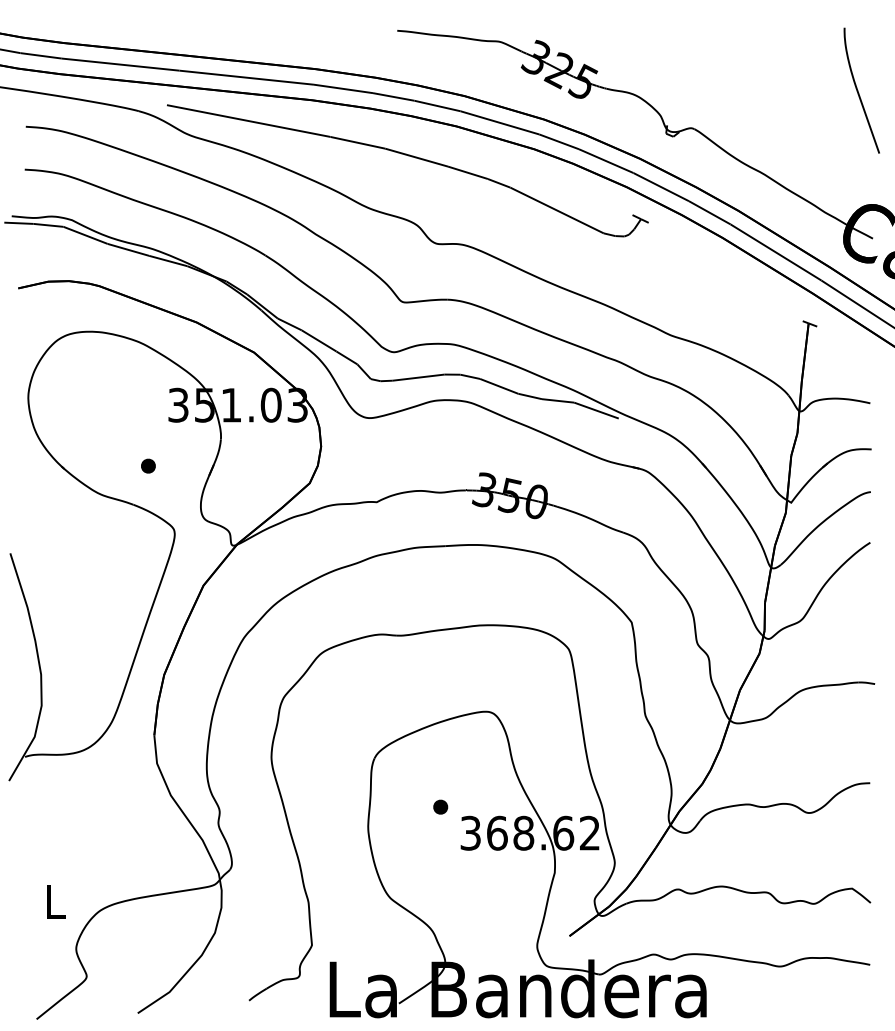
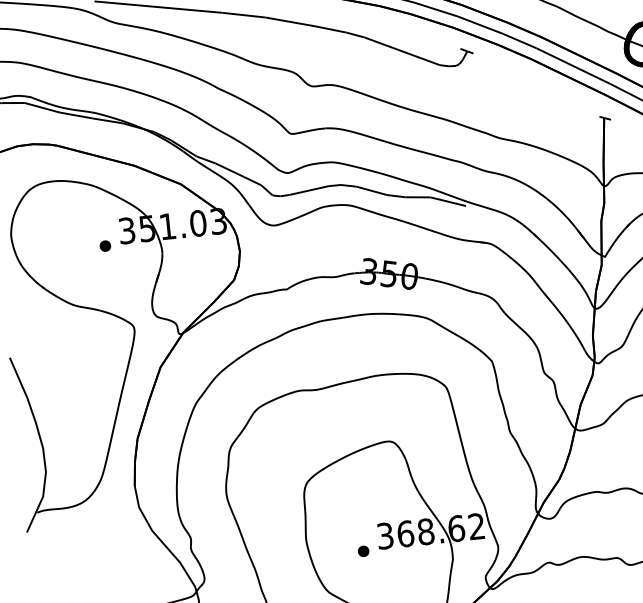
part: (148, 465) -> (105, 245), moved
part: (440, 806) -> (363, 550), moved

